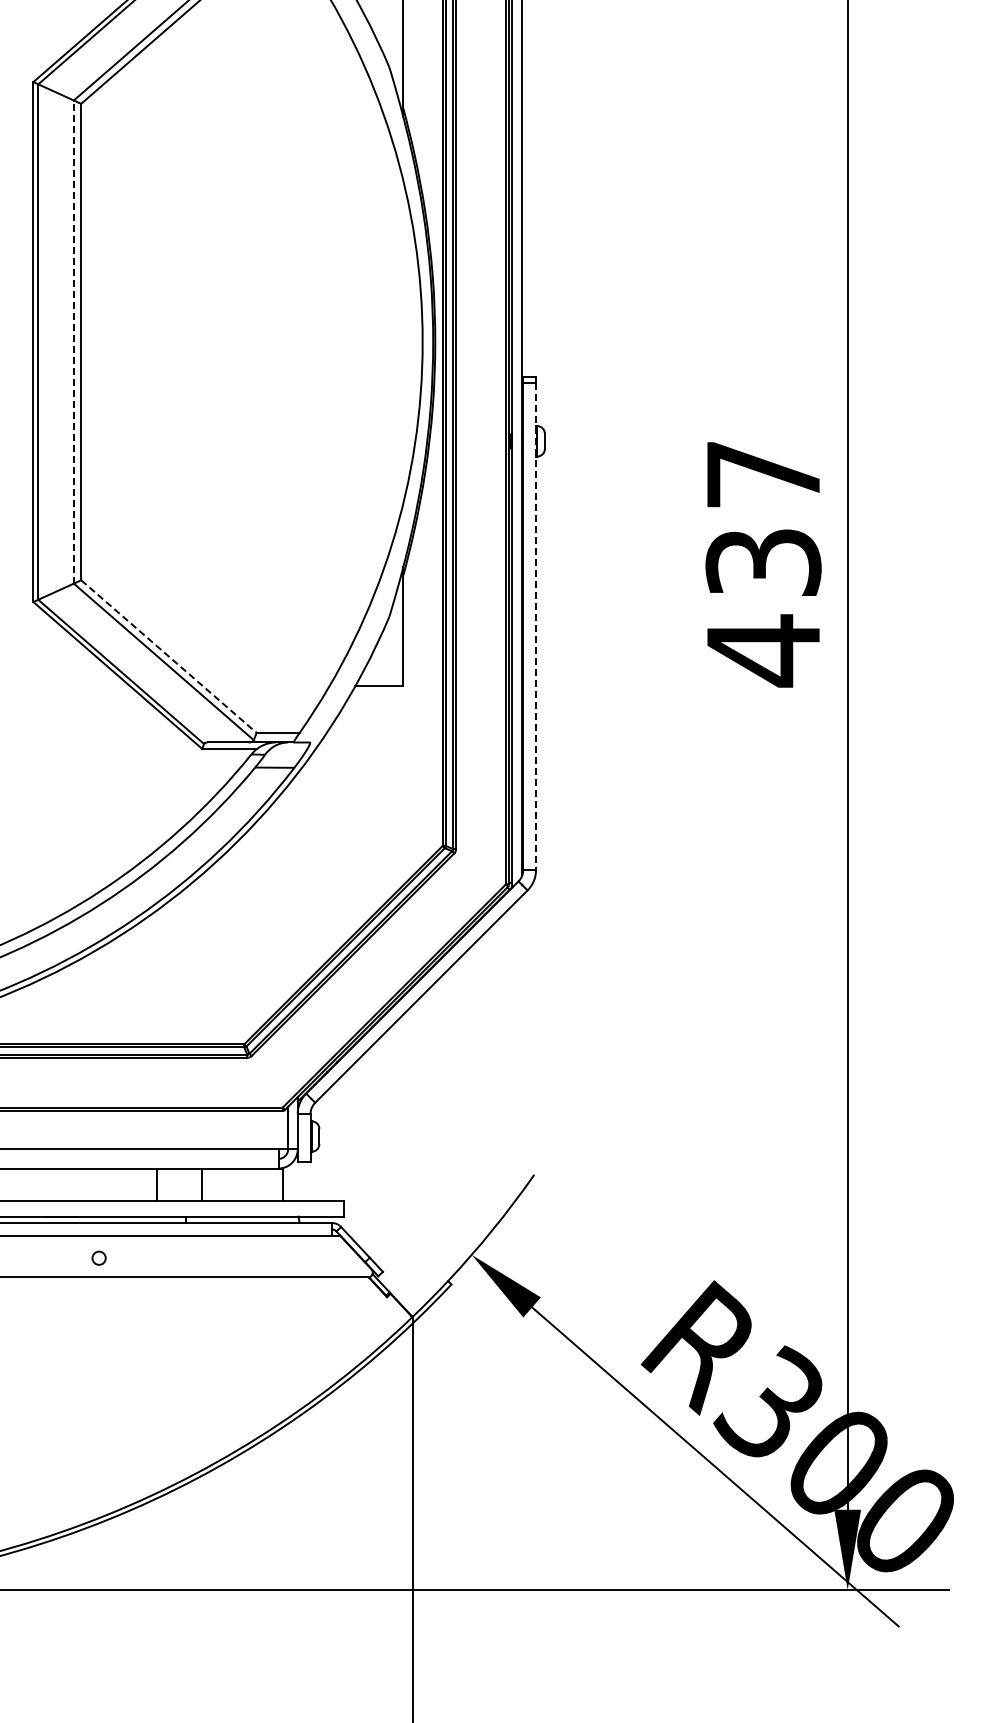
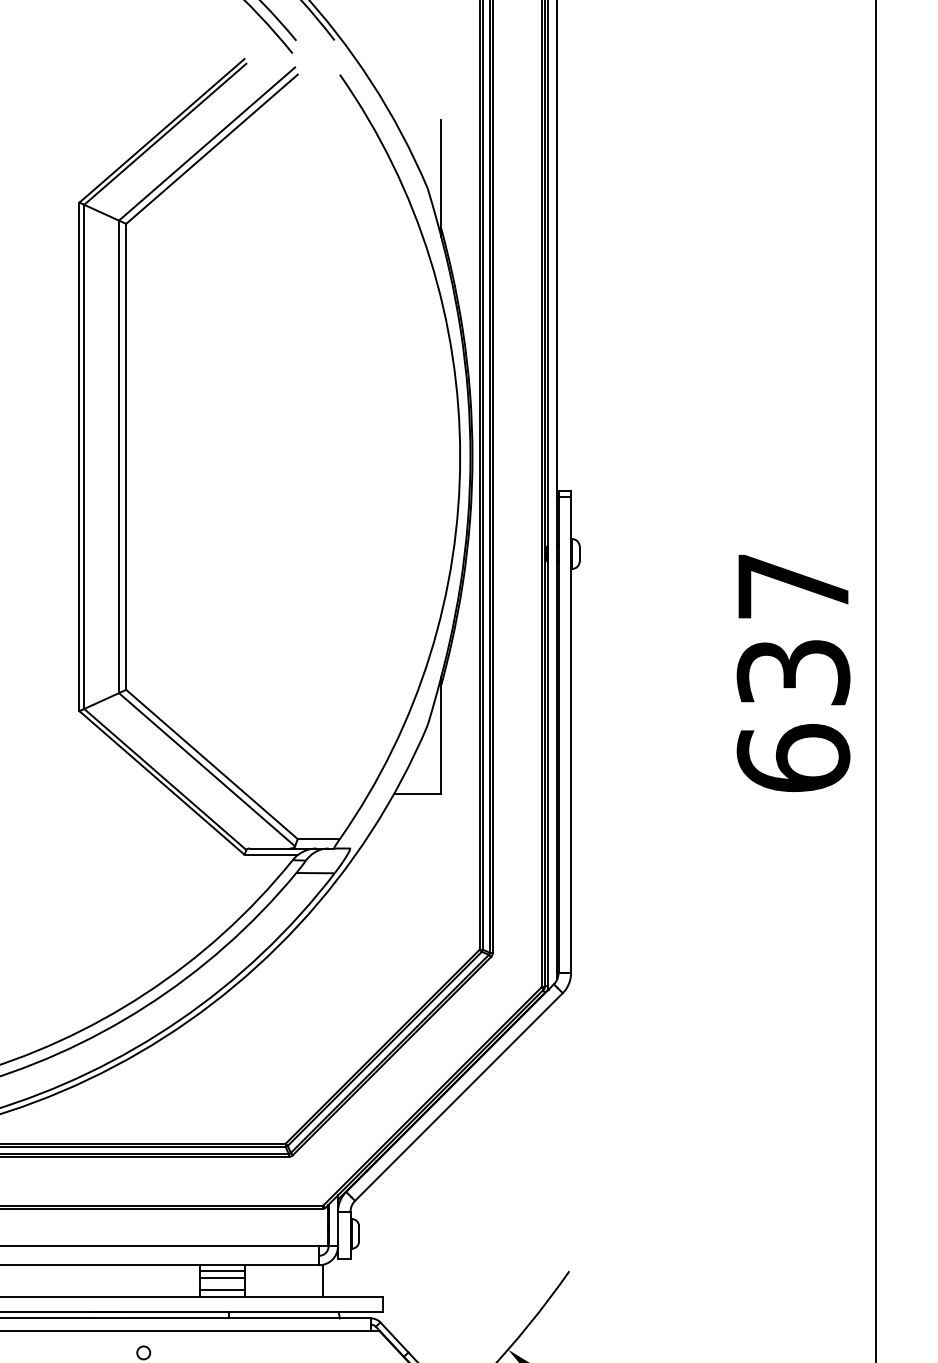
line: (73, 342) -> (118, 457), dashed -> solid
line: (536, 627) -> (571, 736), dashed -> solid
text: (763, 650) -> (793, 758), 437 -> 637
line: (169, 656) -> (212, 764), dashed -> solid
line: (179, 1174) -> (222, 1271), added
line: (179, 1181) -> (222, 1277), added
line: (179, 1194) -> (222, 1290), added

